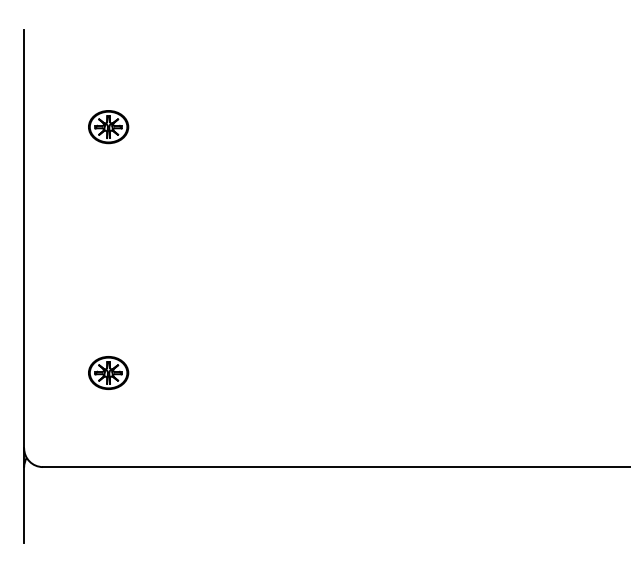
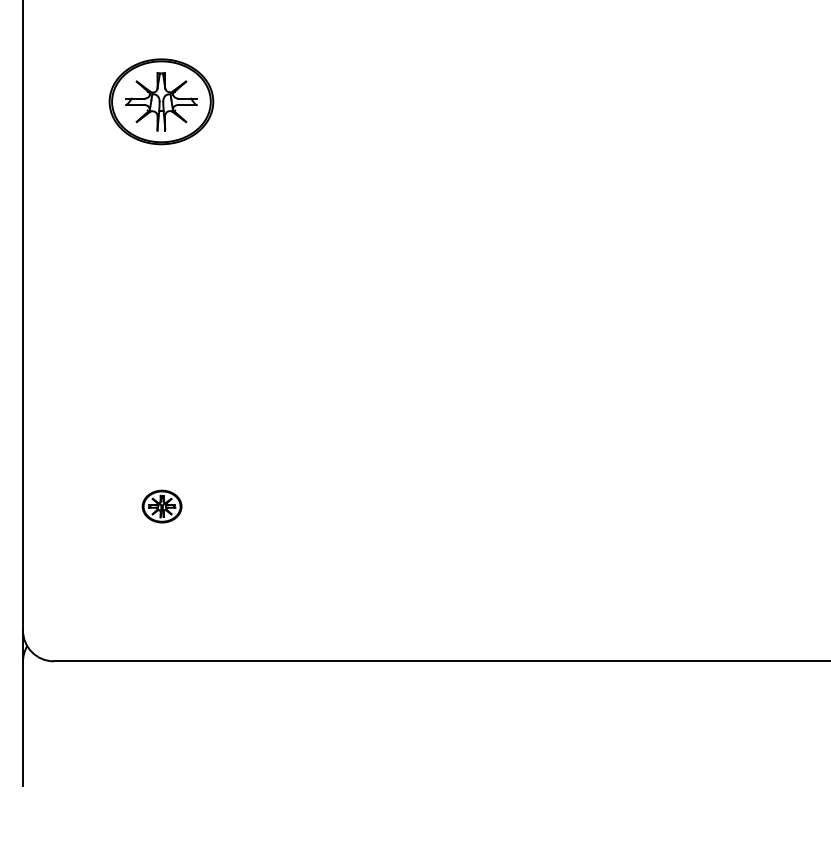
part: (108, 127) -> (161, 102), size x1.6
part: (108, 372) -> (161, 505), size x0.6

